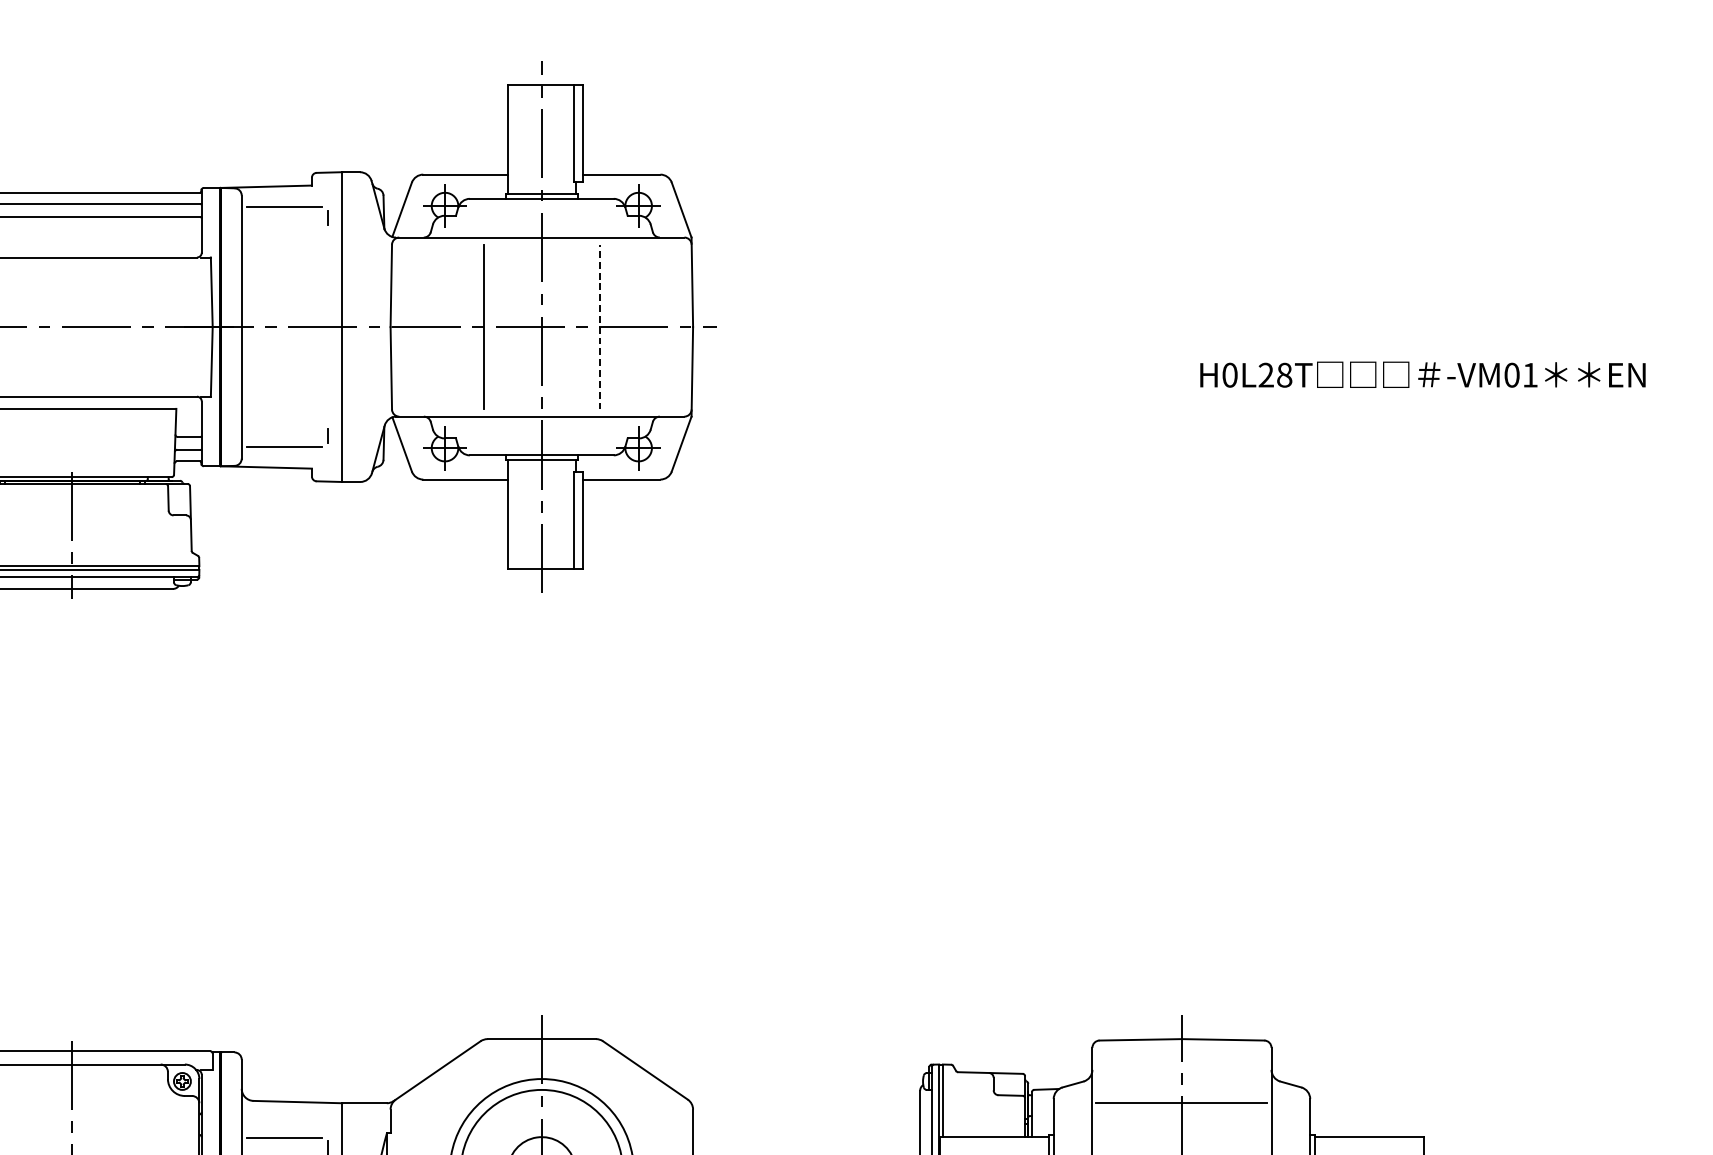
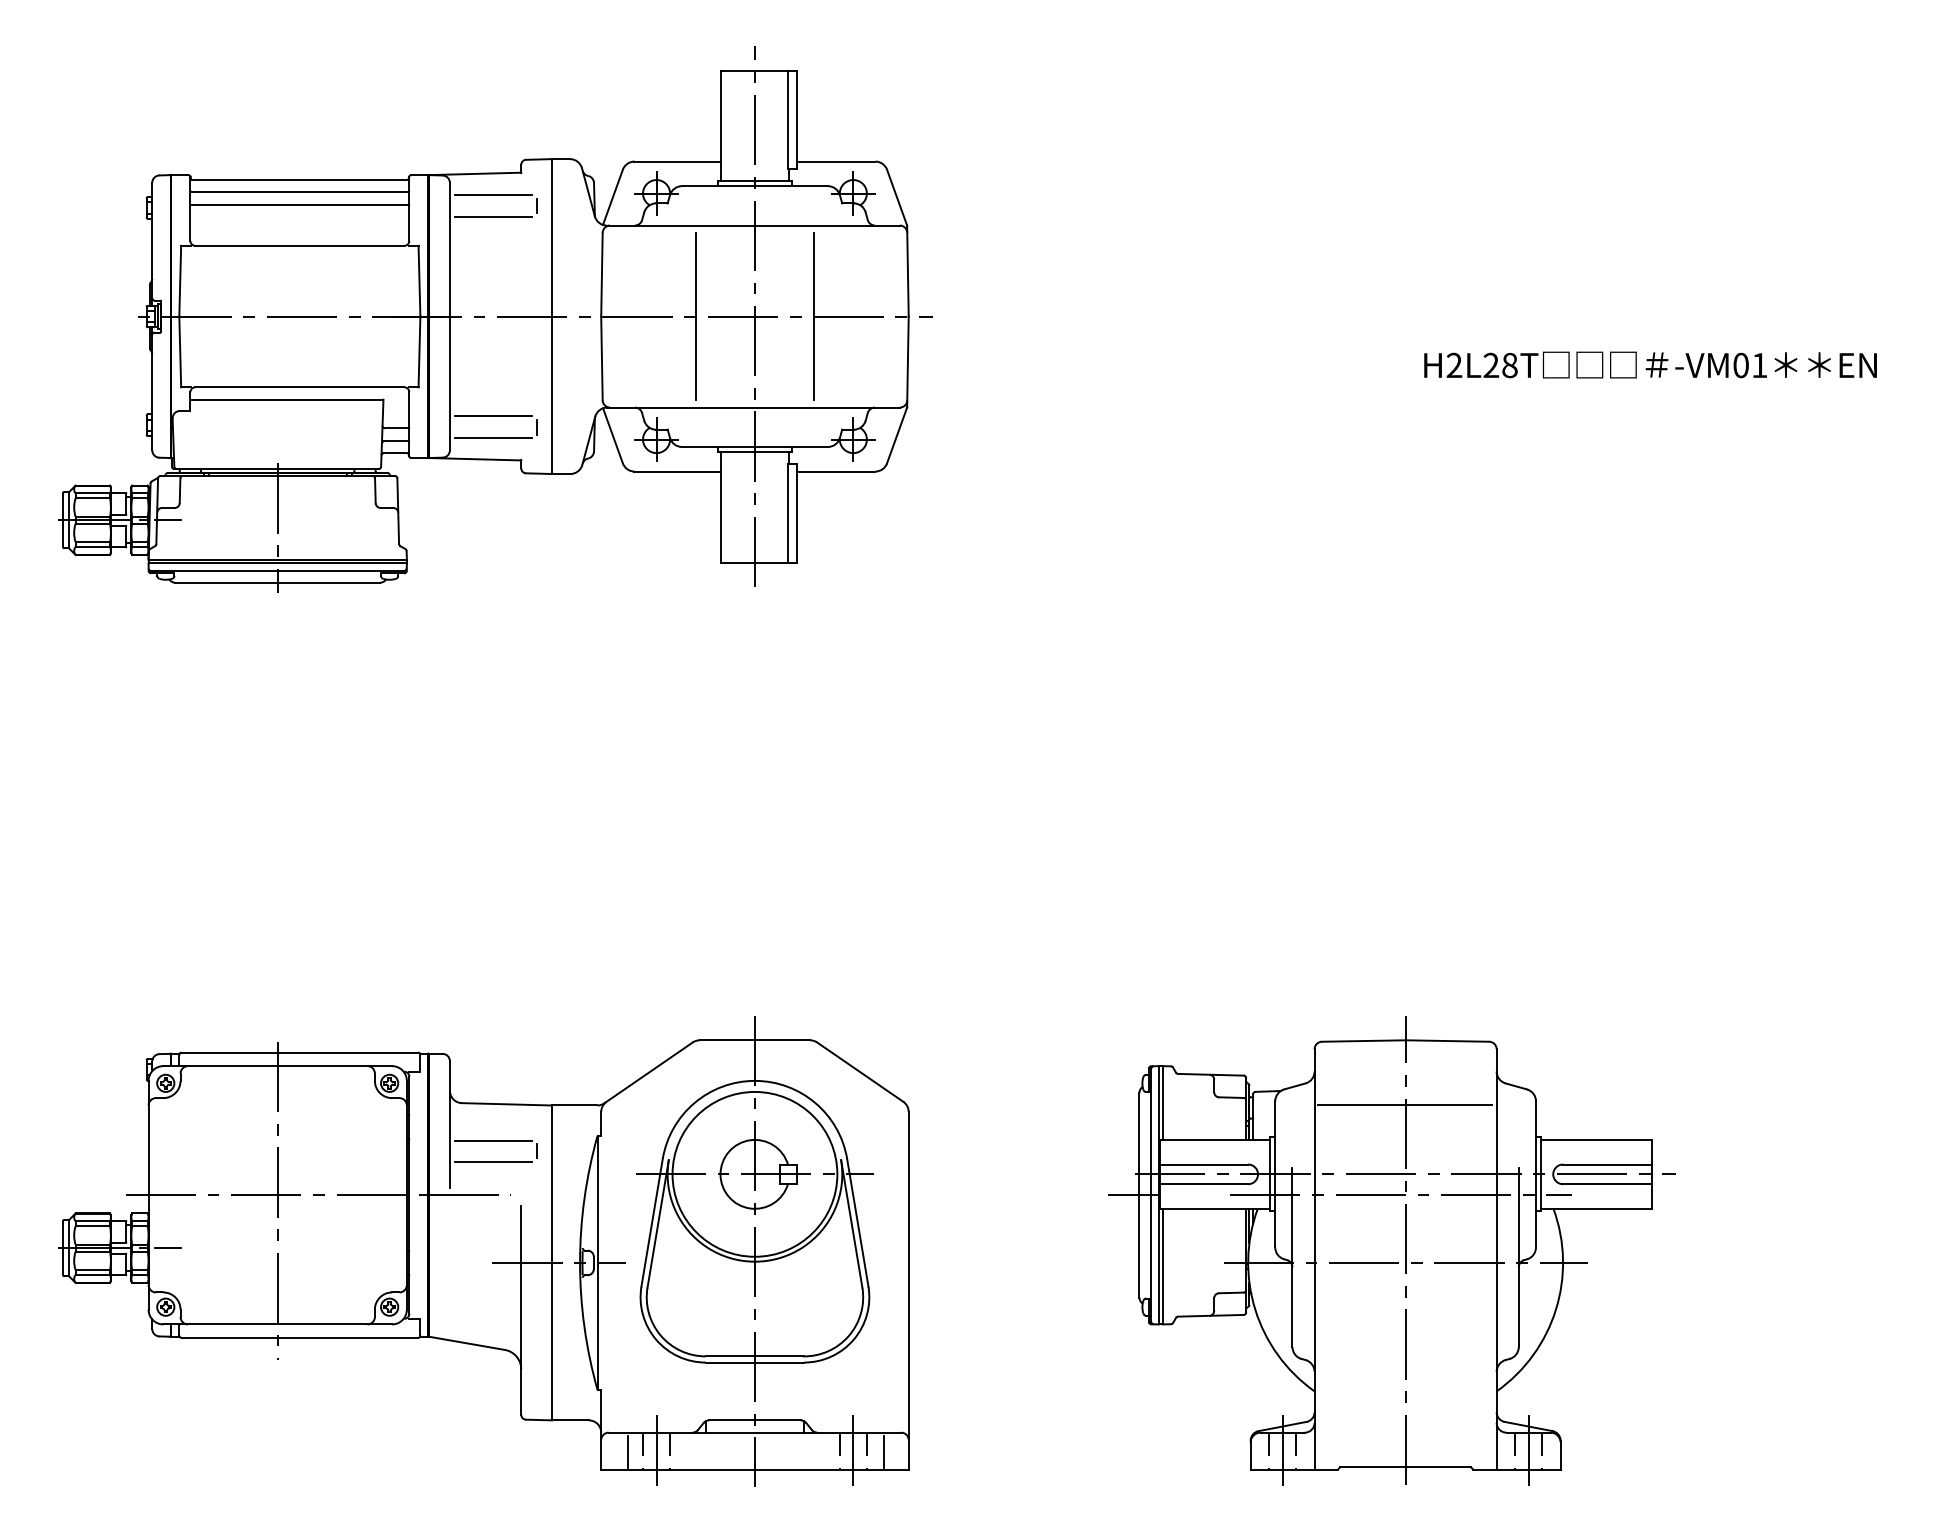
line: (284, 228) -> (493, 216), added
line: (600, 327) -> (814, 316), dashed -> solid
text: (1230, 375) -> (1454, 365), H0L28T -> H2L28T
line: (284, 425) -> (493, 416), added

